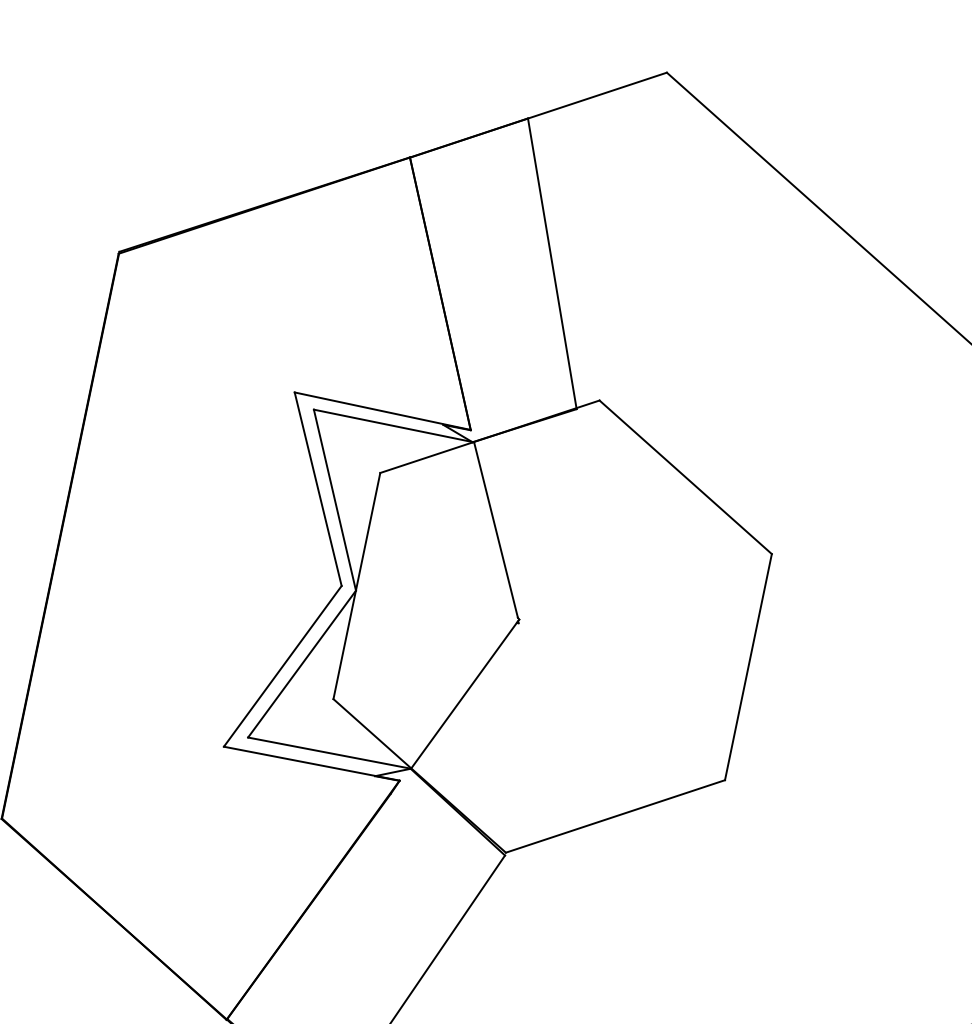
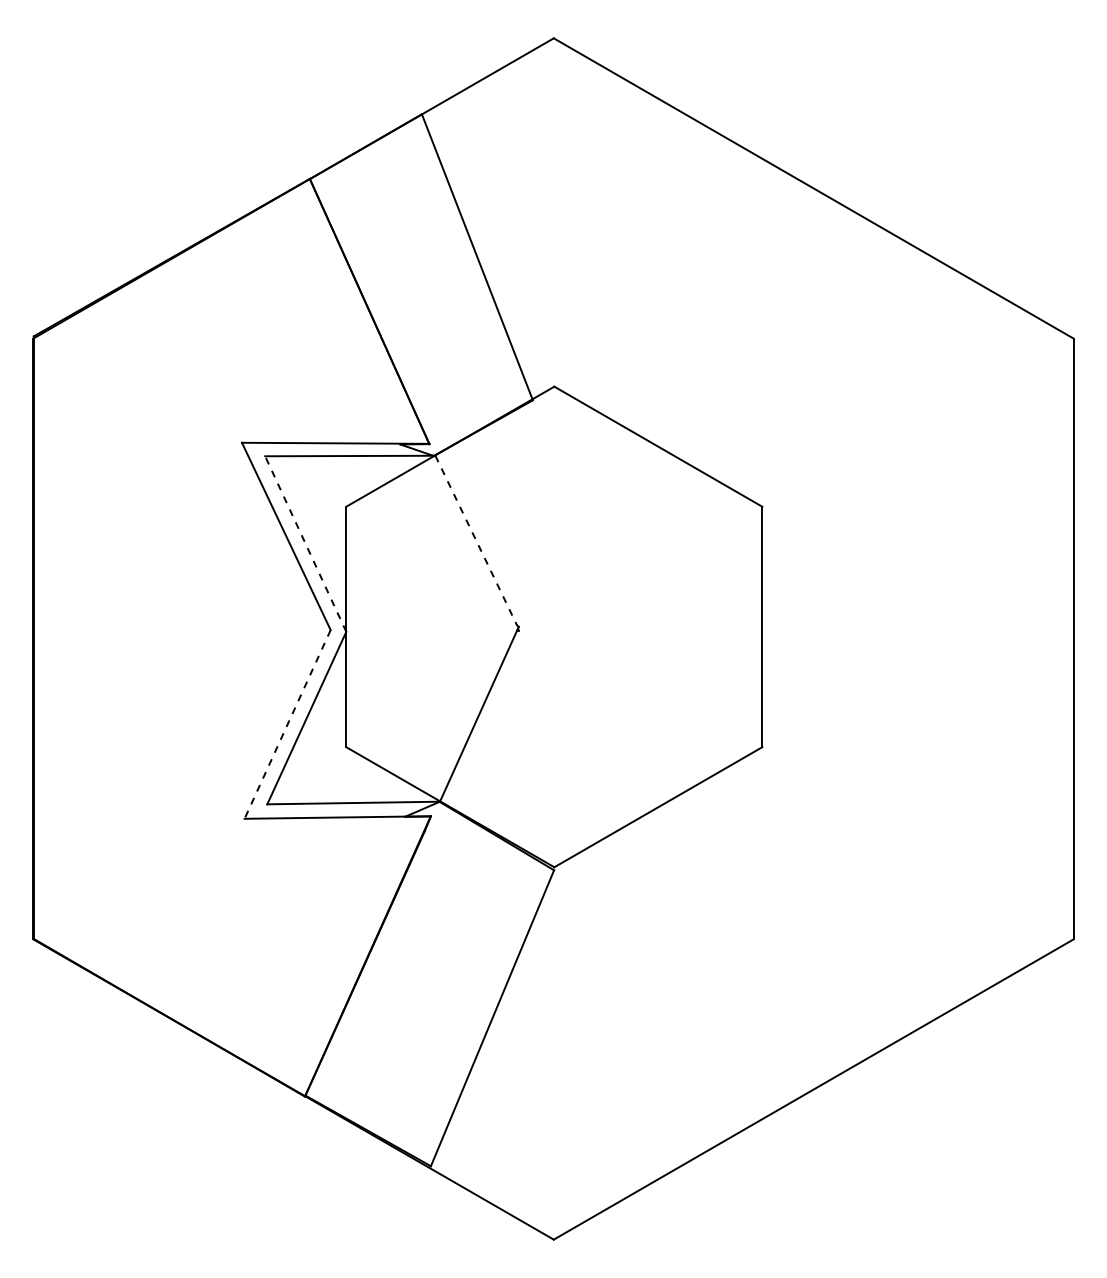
line: (334, 500) -> (305, 544), solid -> dashed
line: (496, 531) -> (476, 541), solid -> dashed
line: (282, 666) -> (287, 724), solid -> dashed

